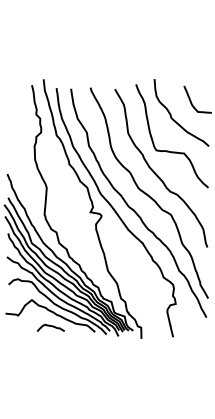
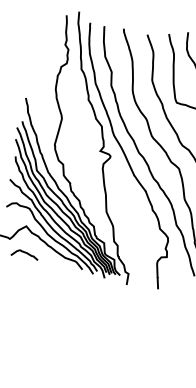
curve: (50, 326) -> (24, 252), moved

